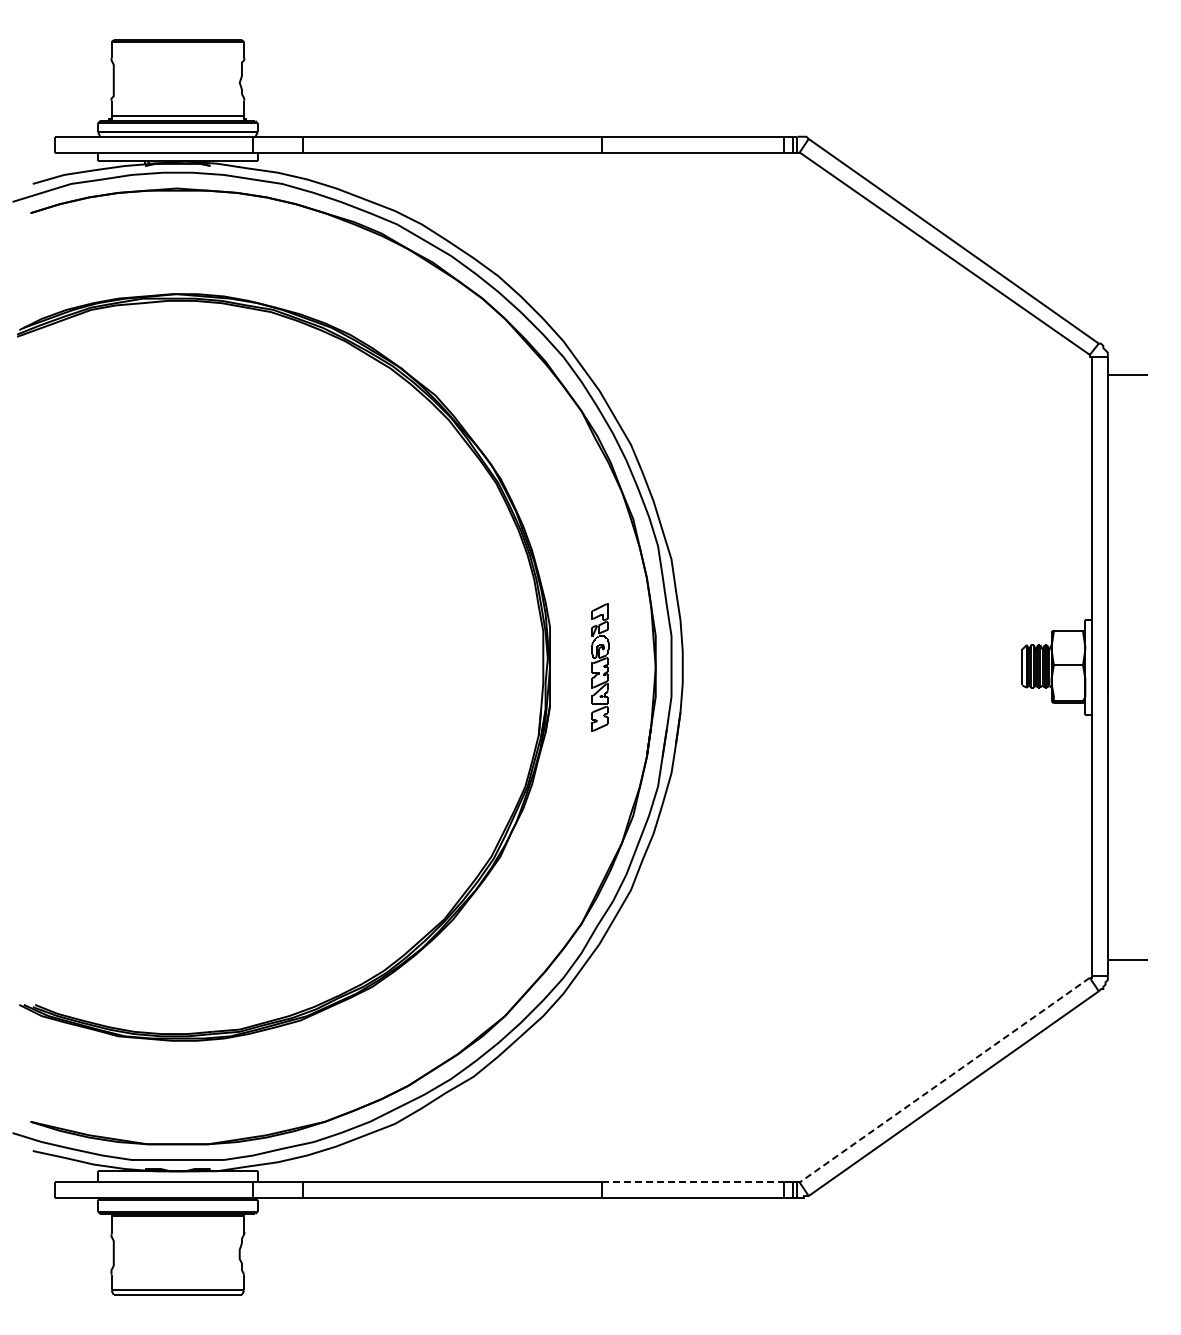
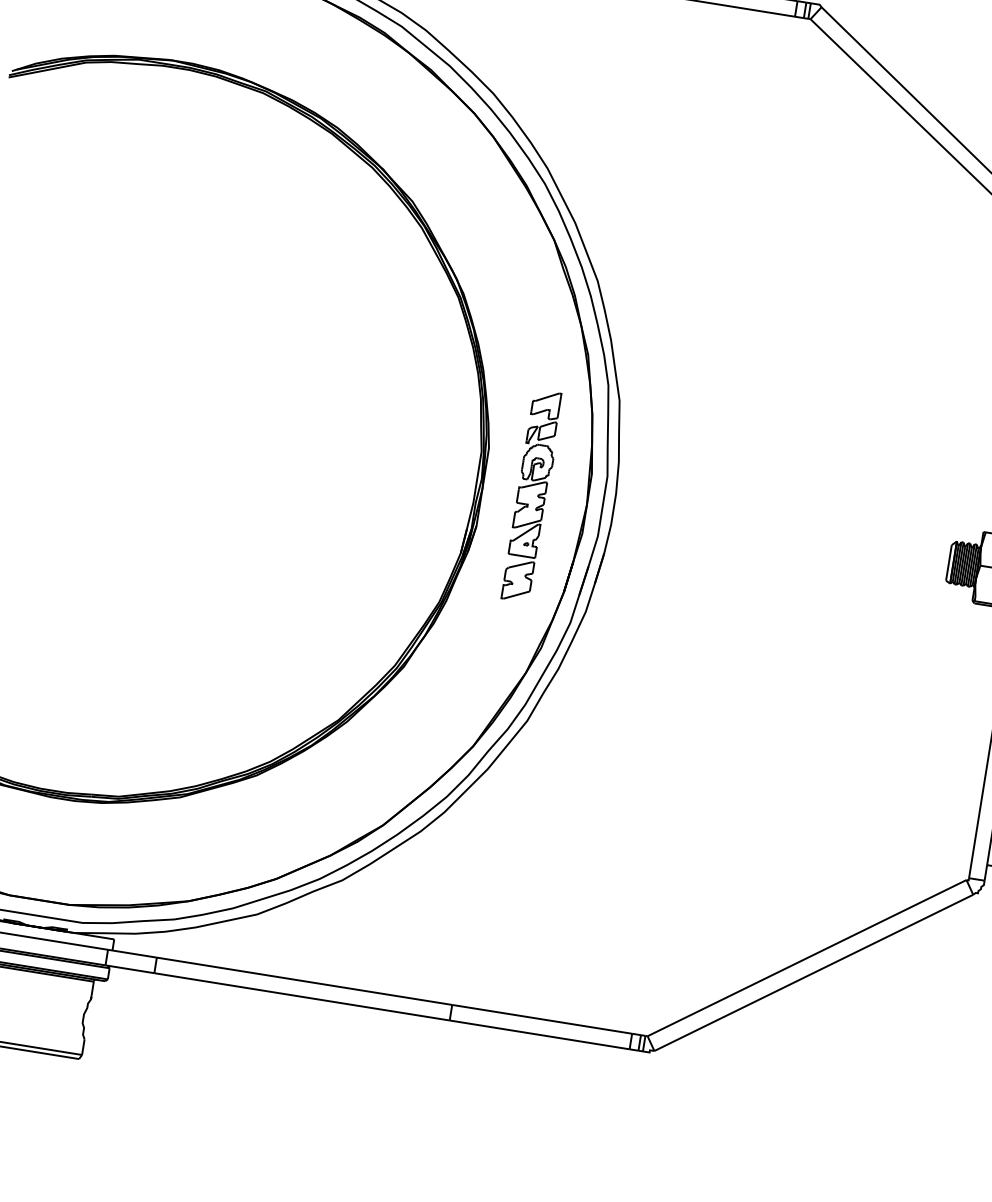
part: (600, 667) -> (532, 496), size x1.67
line: (944, 1080) -> (806, 958), dashed -> solid
line: (693, 1182) -> (542, 1019), dashed -> solid

